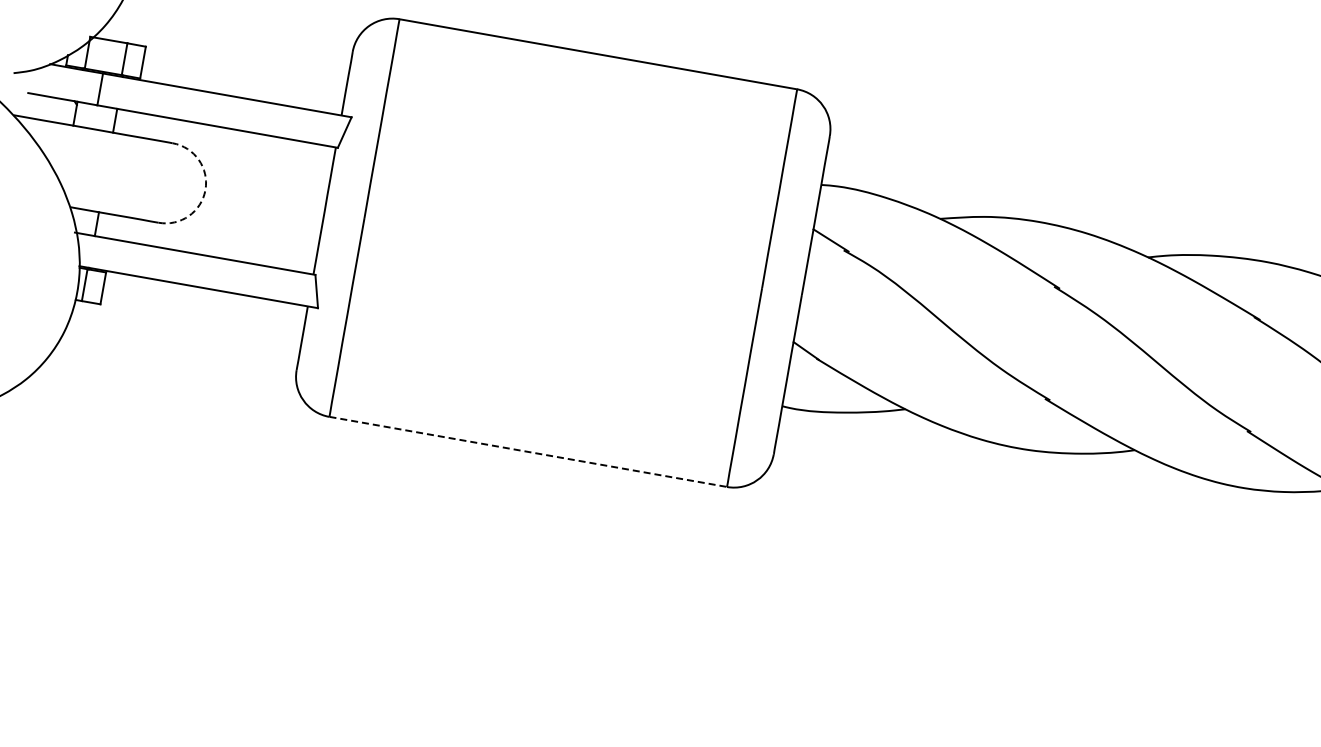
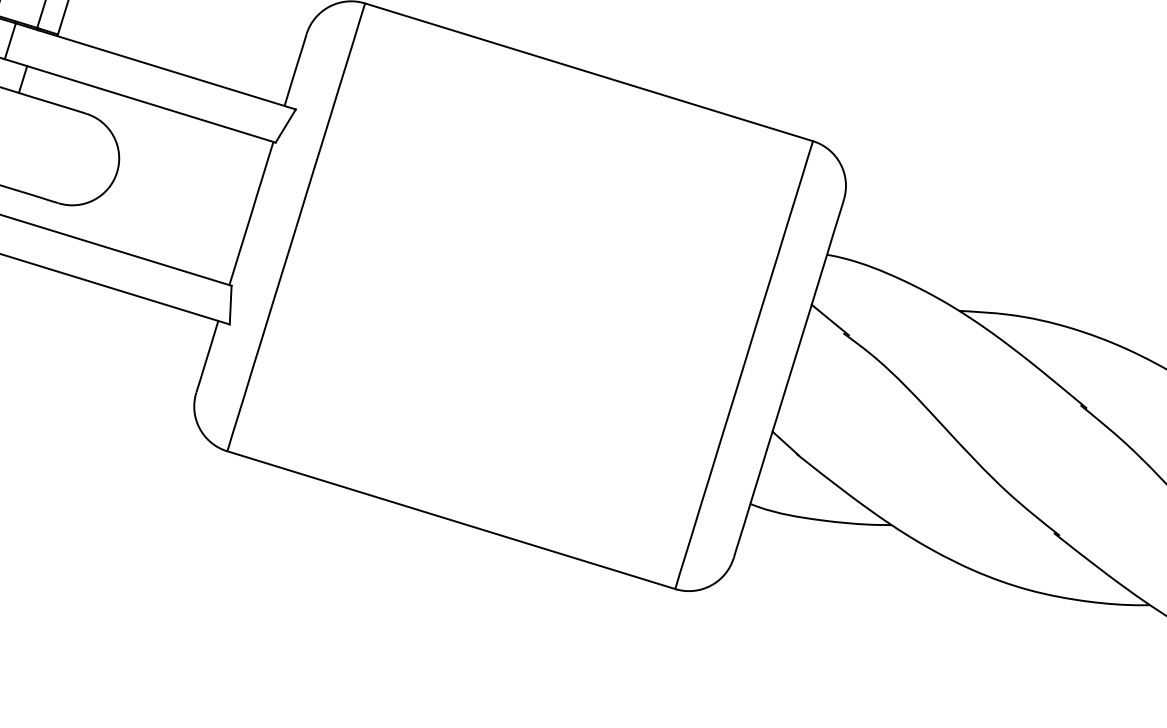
arc: (205, 190) -> (117, 172), dashed -> solid
line: (528, 451) -> (451, 519), dashed -> solid

